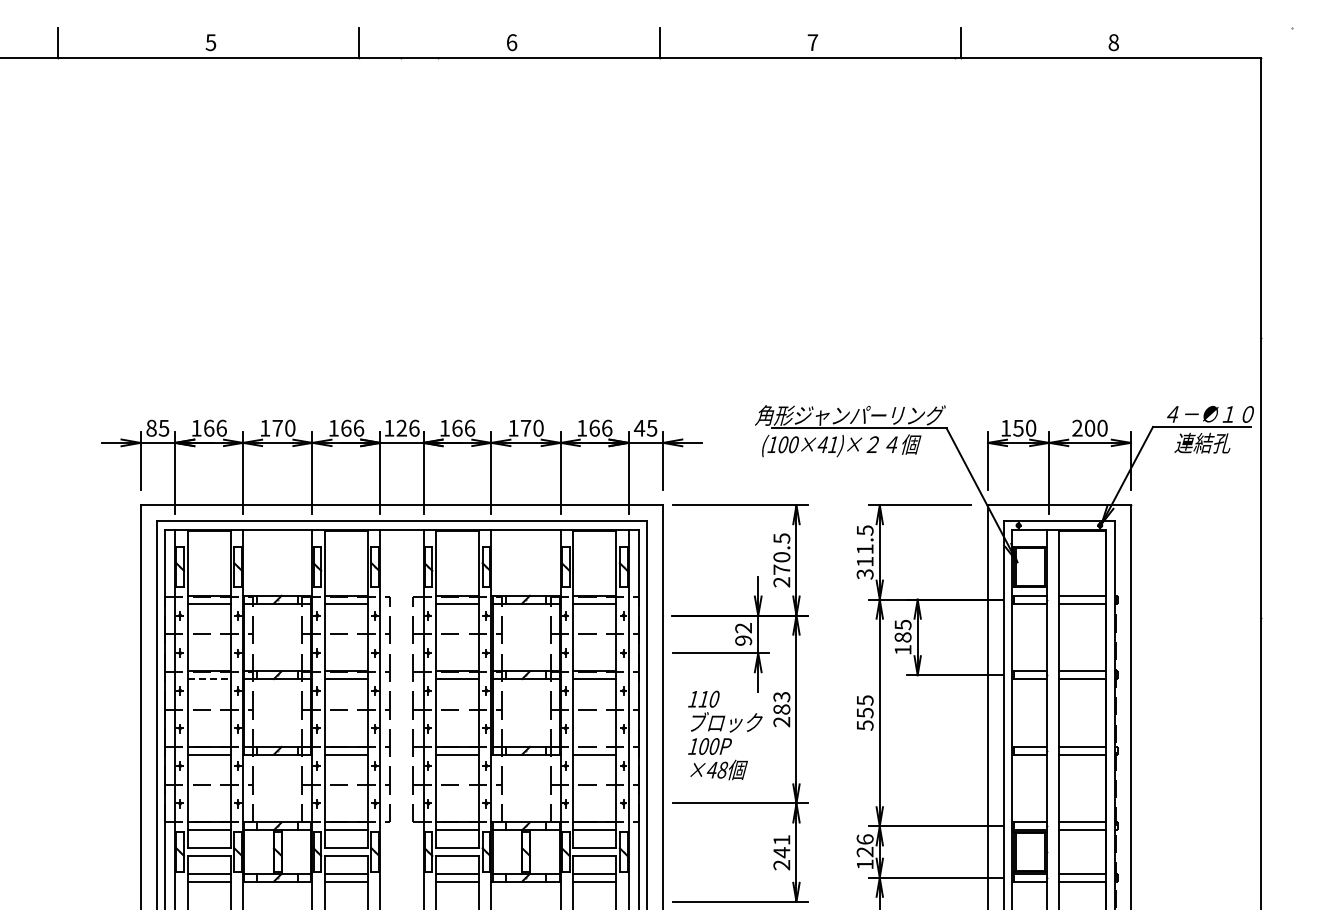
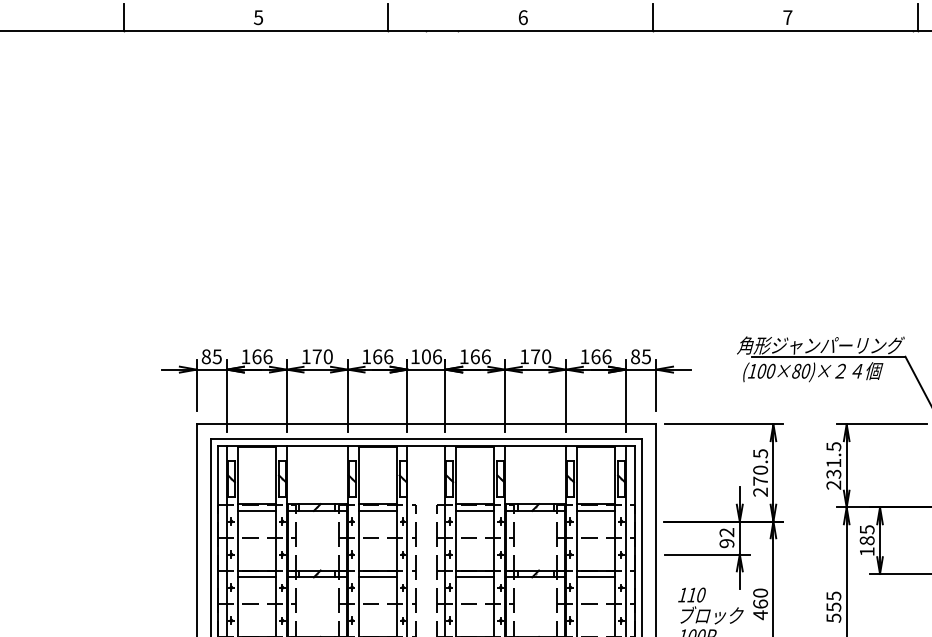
text: (401, 427) -> (426, 356), 126 -> 106
text: (639, 427) -> (635, 356), 45 -> 85
text: (827, 444) -> (800, 371), (100×41)× -> (100×80)×
text: (864, 567) -> (833, 479), 311.5 -> 231.5
line: (209, 679) -> (257, 577), dashed -> solid
text: (781, 709) -> (760, 604), 283 -> 460

